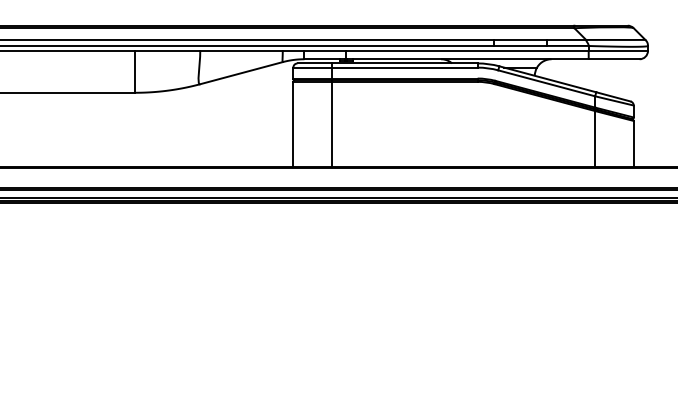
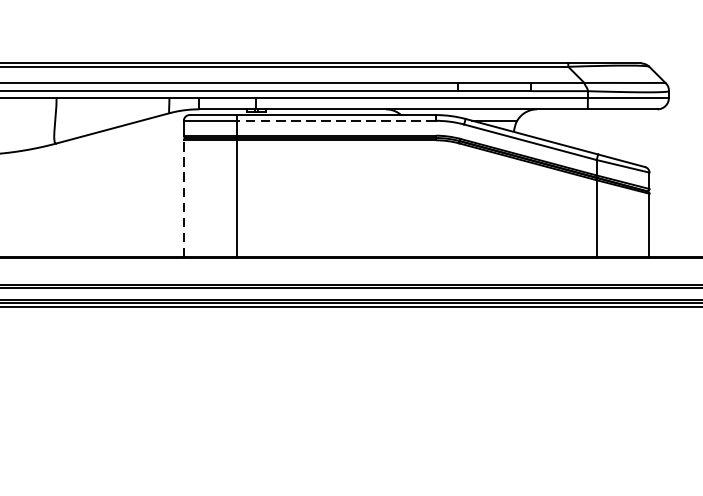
line: (404, 67) -> (335, 120), solid -> dashed
line: (293, 124) -> (184, 198), solid -> dashed

